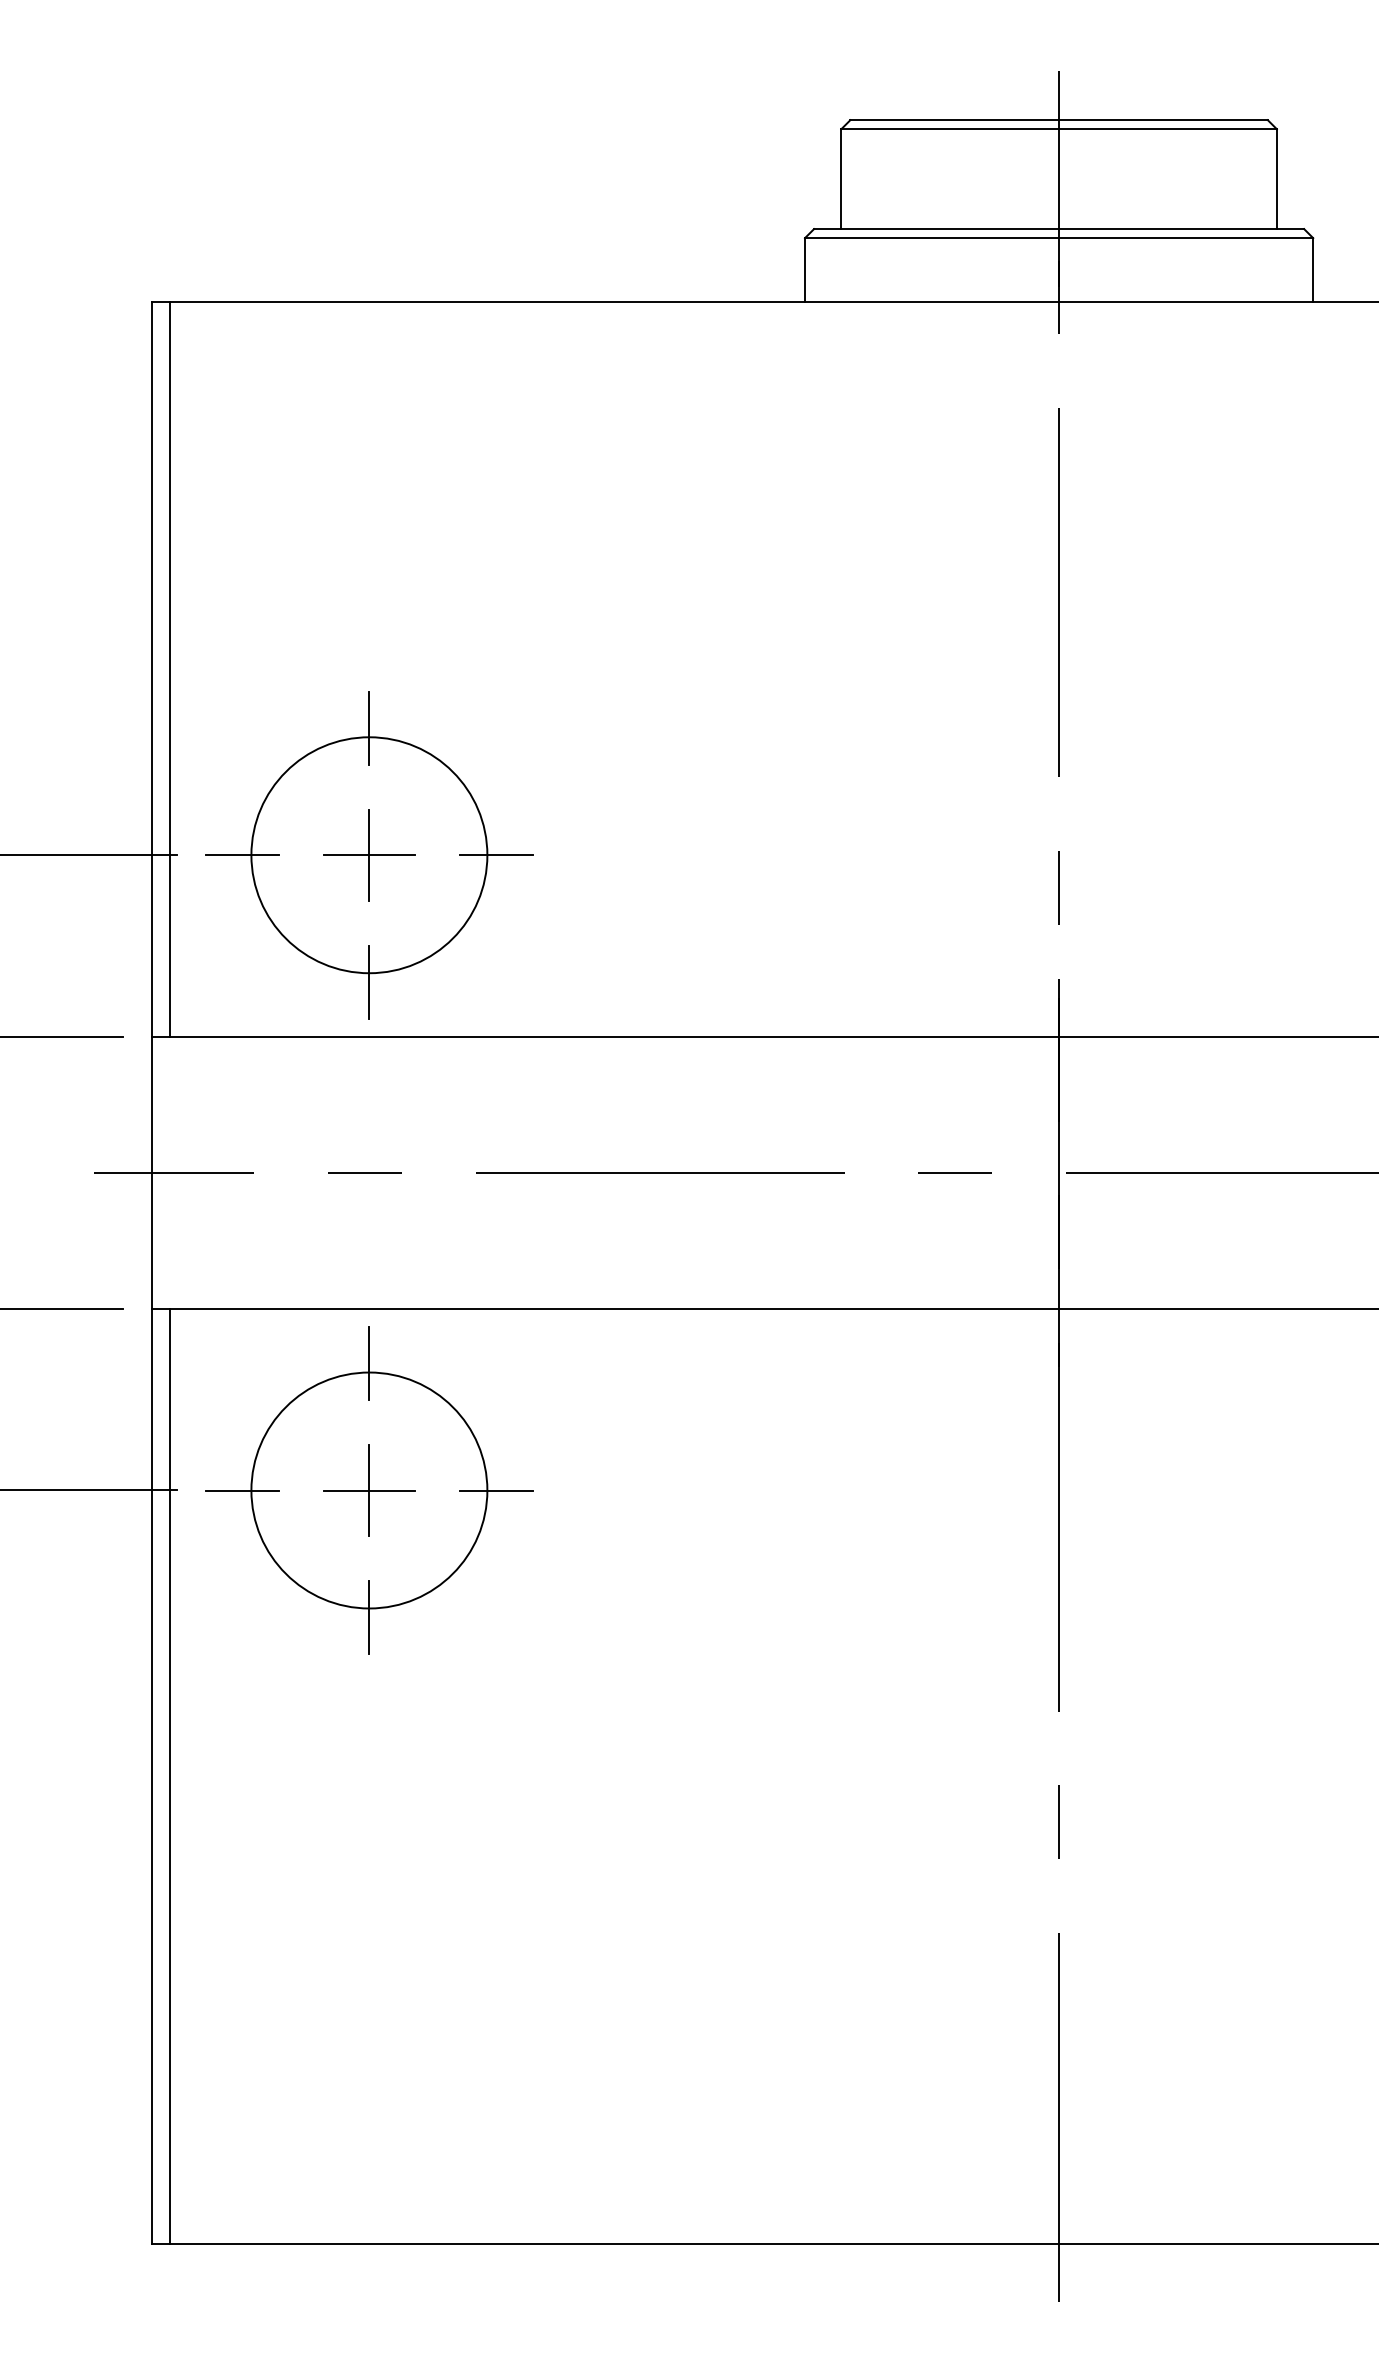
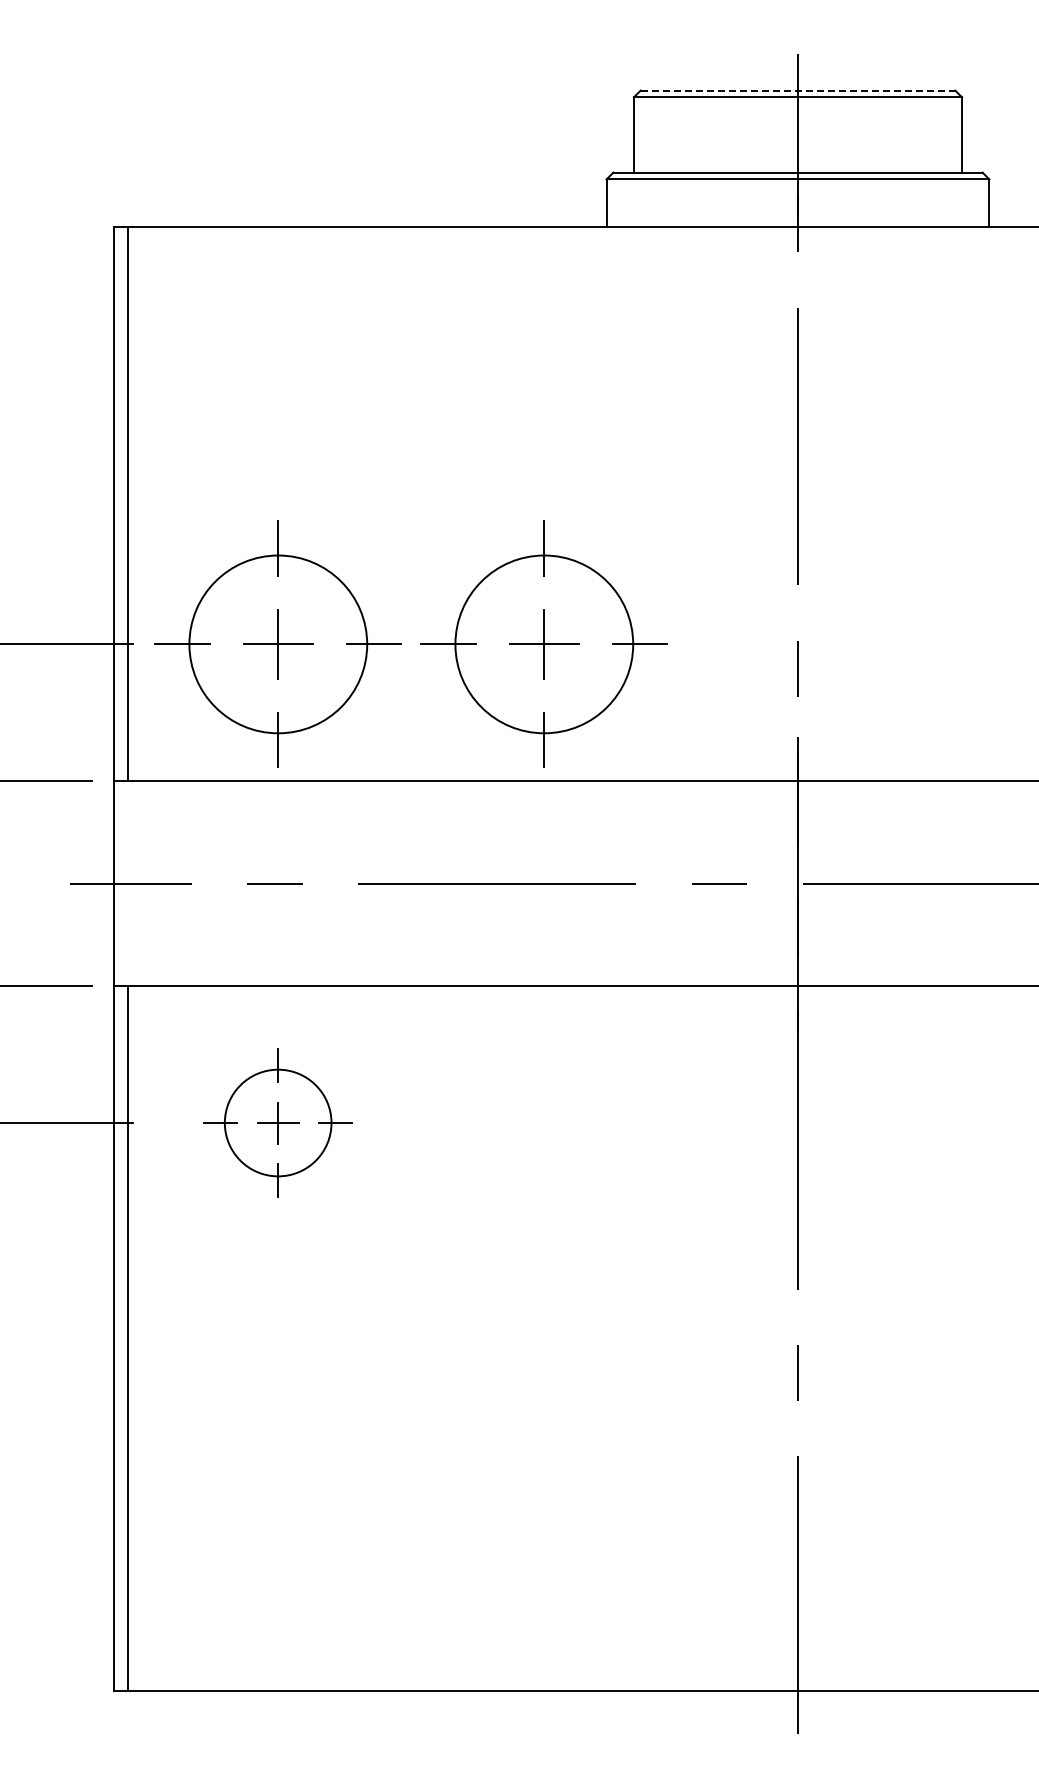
line: (1059, 120) -> (798, 90), solid -> dashed
part: (721, 854) -> (543, 643), added
part: (368, 1489) -> (277, 1122), size x0.6

